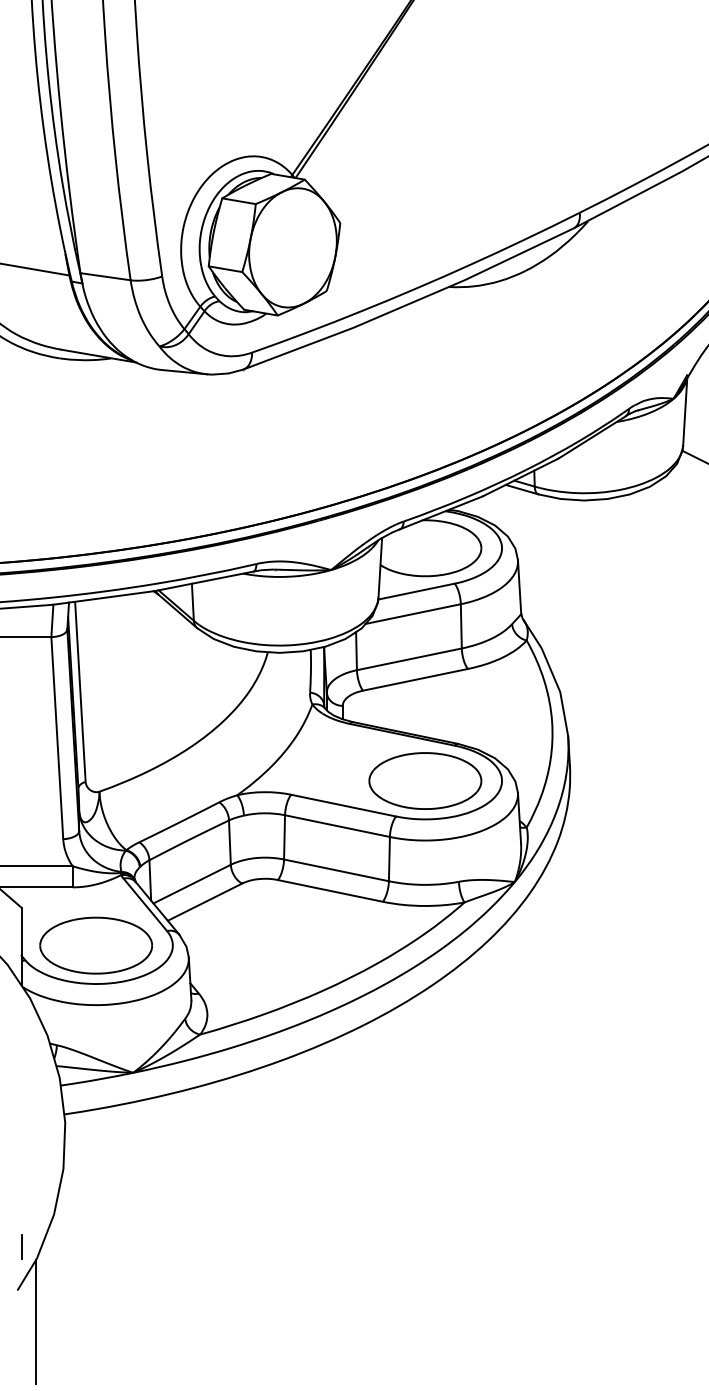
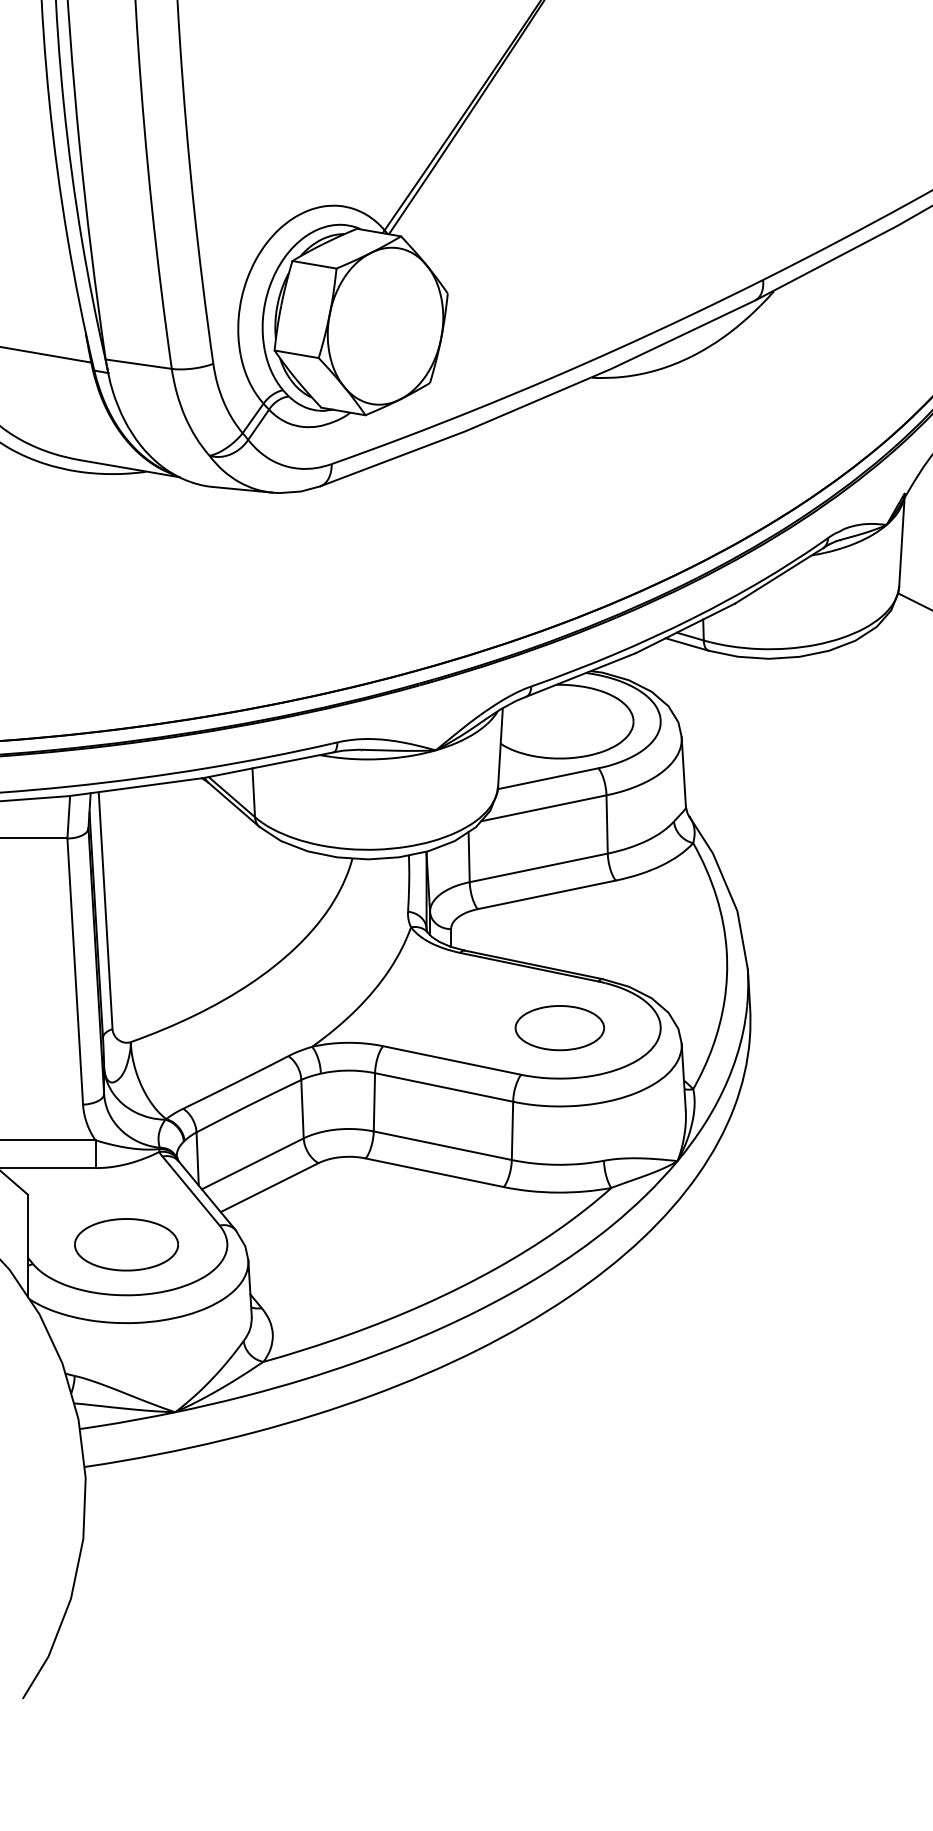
part: (425, 780) -> (559, 1027), size x0.6
part: (96, 945) -> (126, 1244), size x0.7
line: (21, 1246) -> (28, 1640), removed
line: (36, 1322) -> (47, 1740), removed

